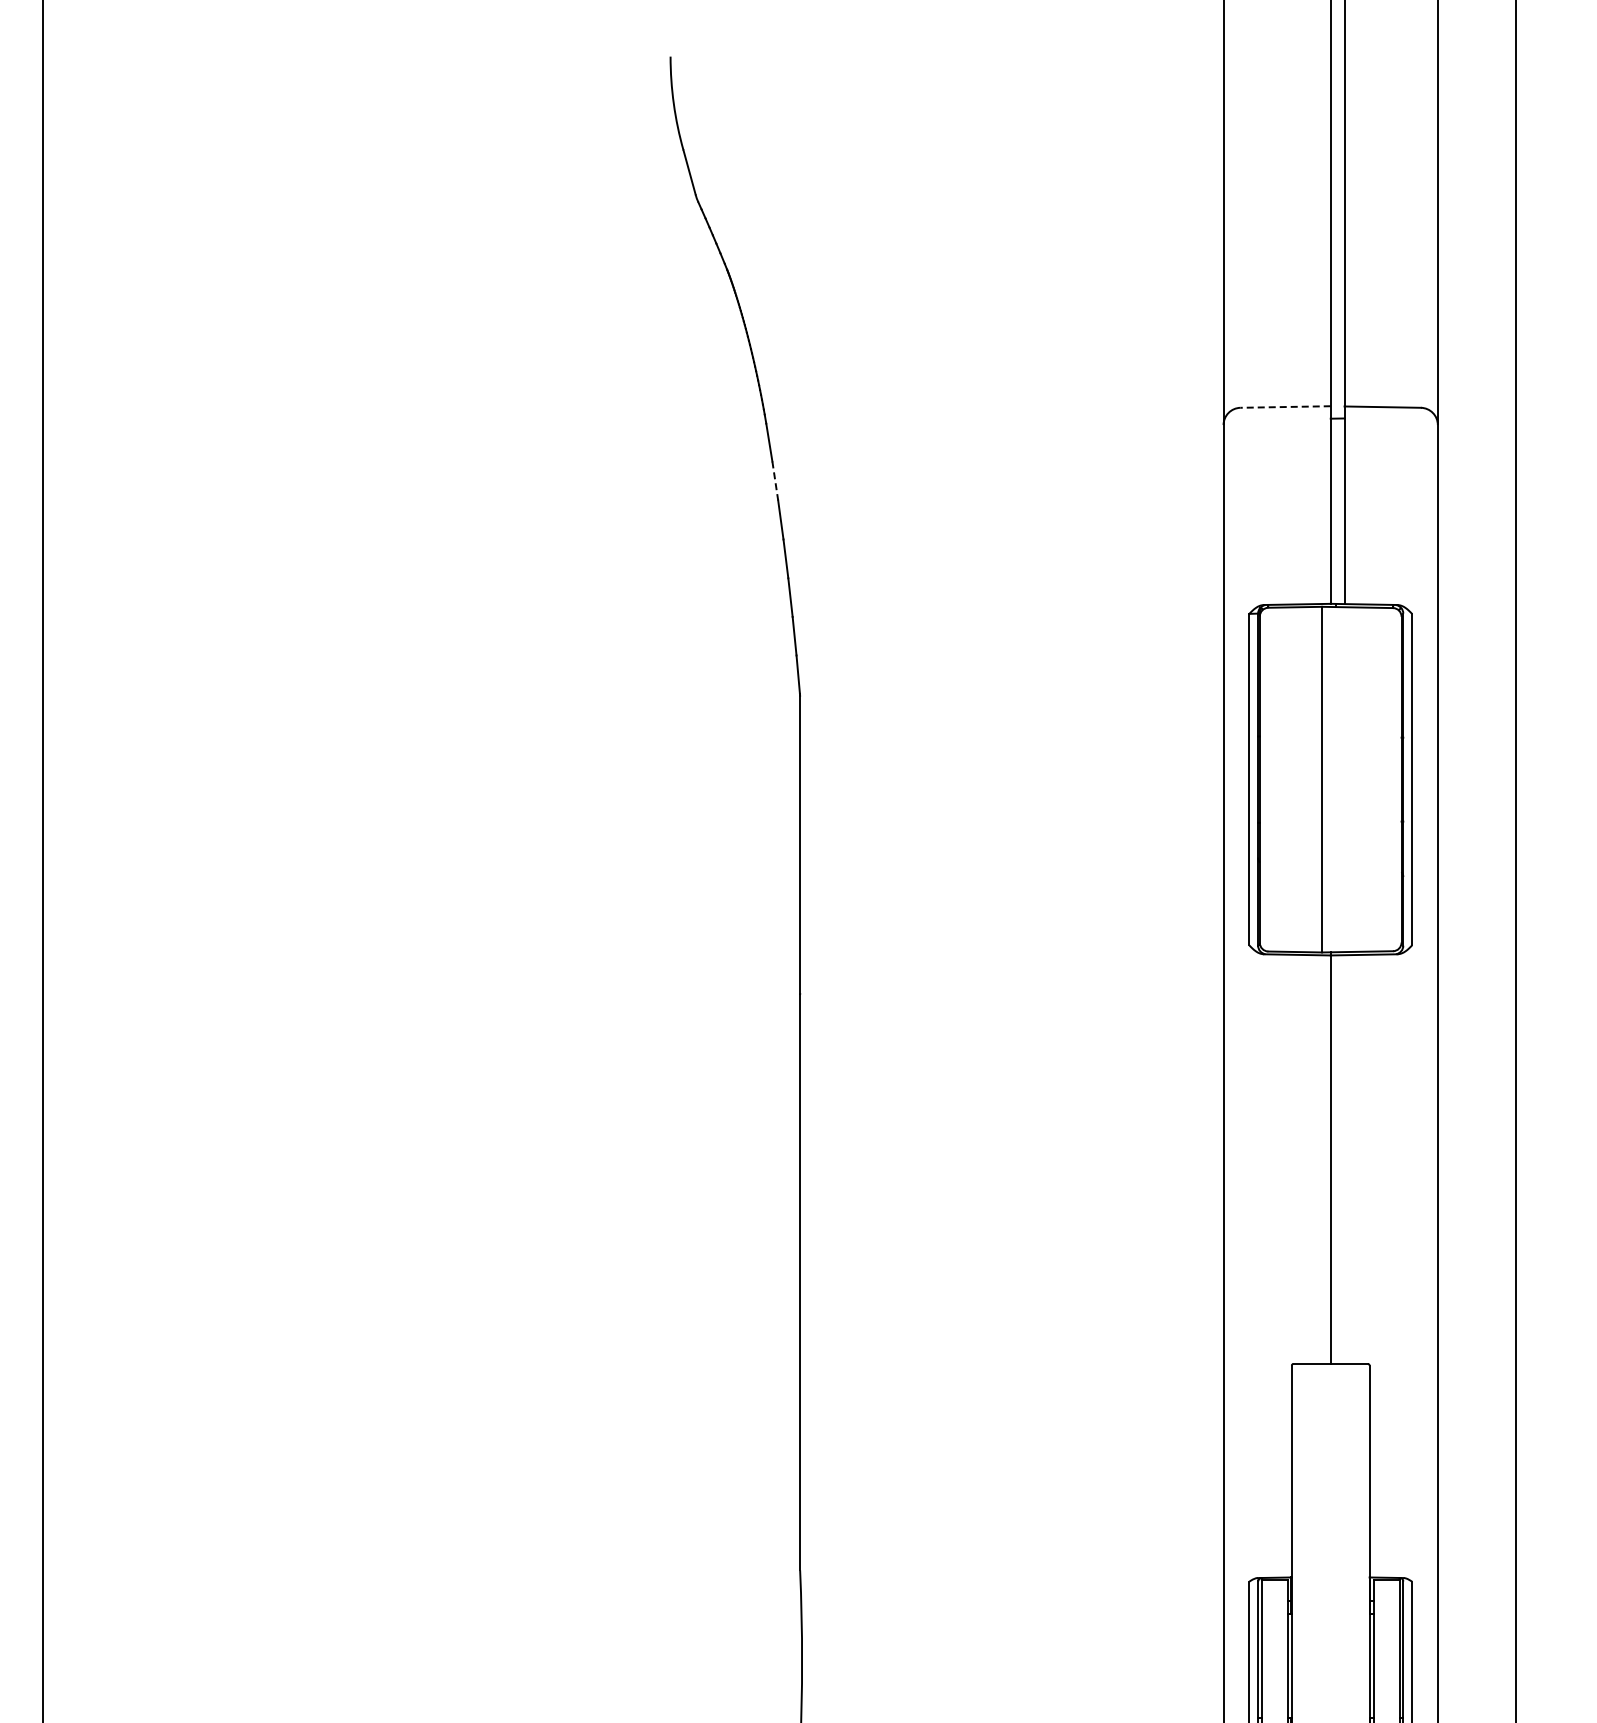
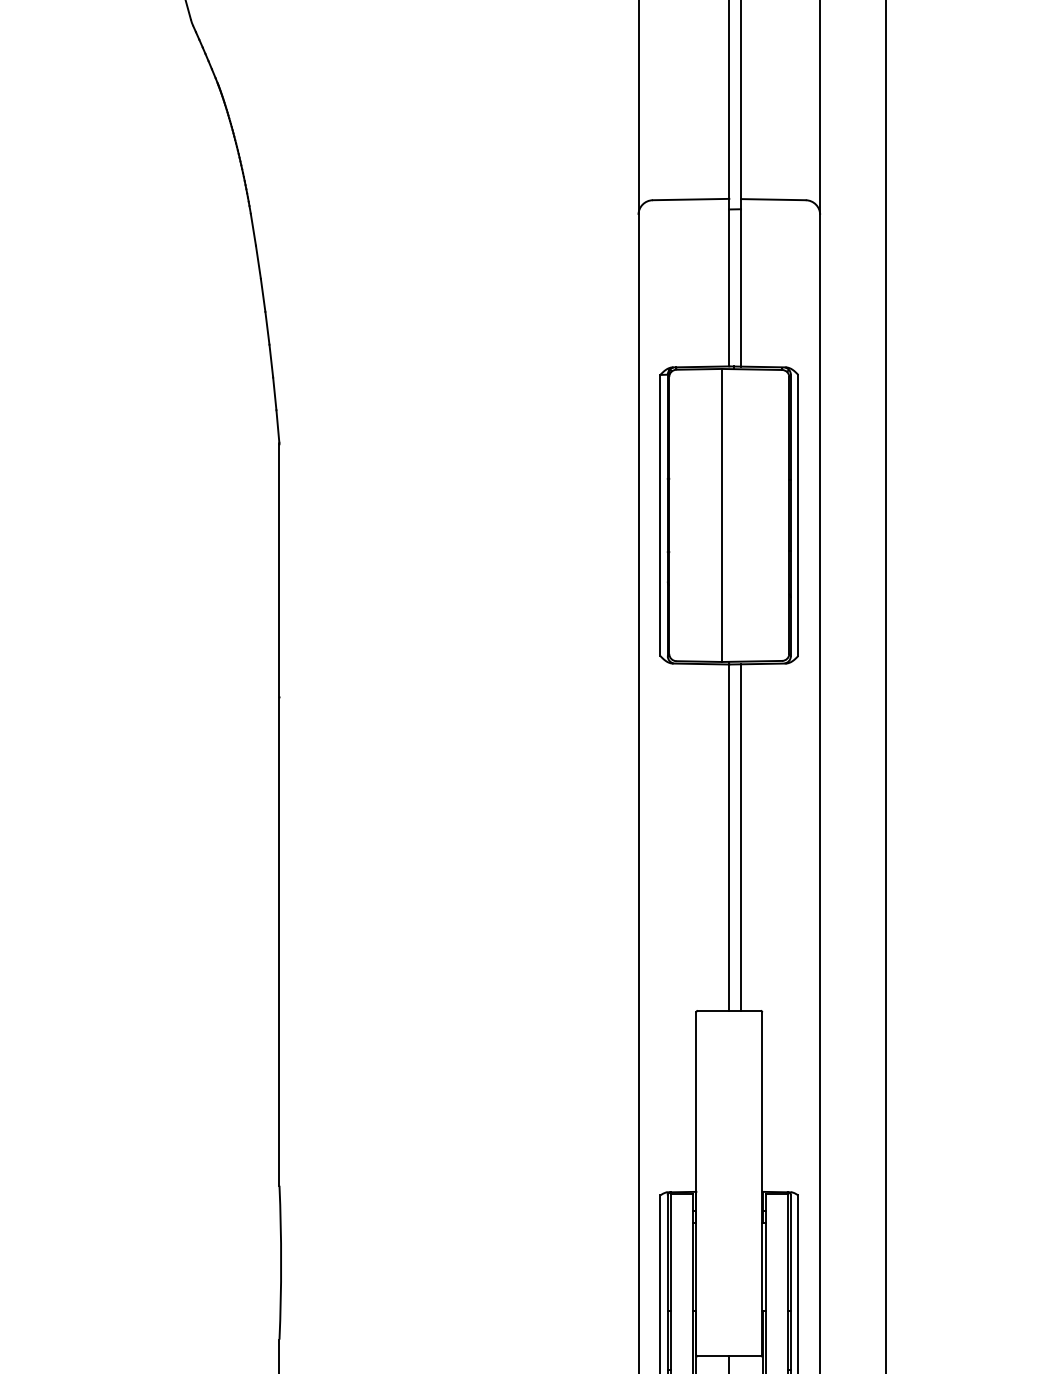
line: (1285, 407) -> (690, 199), dashed -> solid
line: (775, 481) -> (258, 262), dashed -> solid
line: (1344, 1159) -> (741, 837), added

